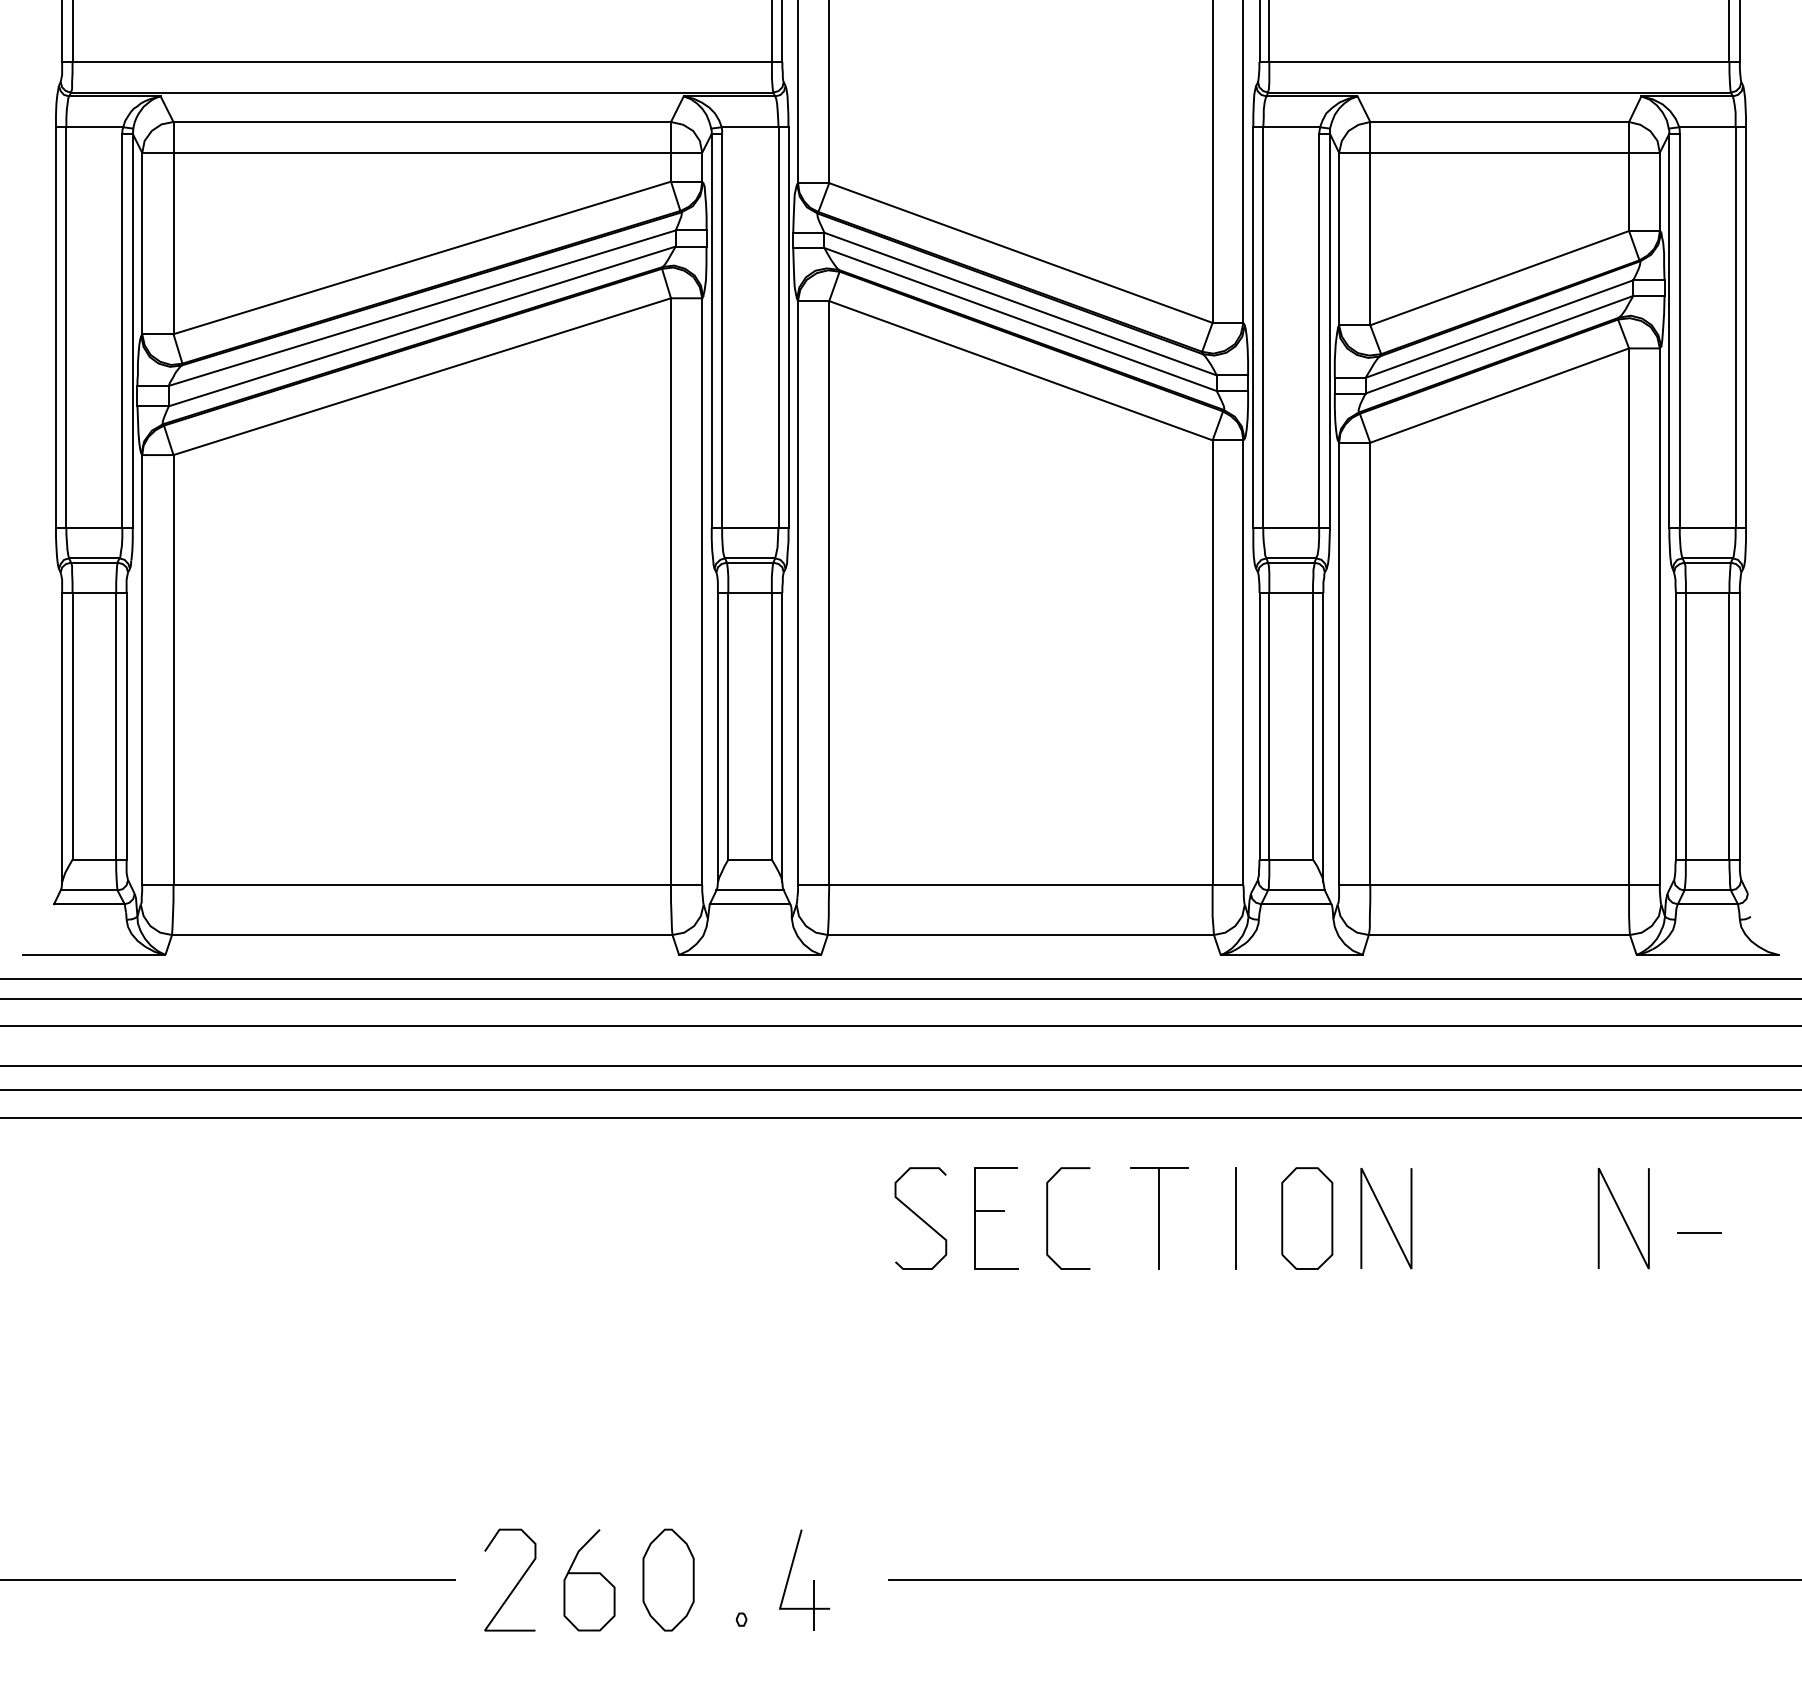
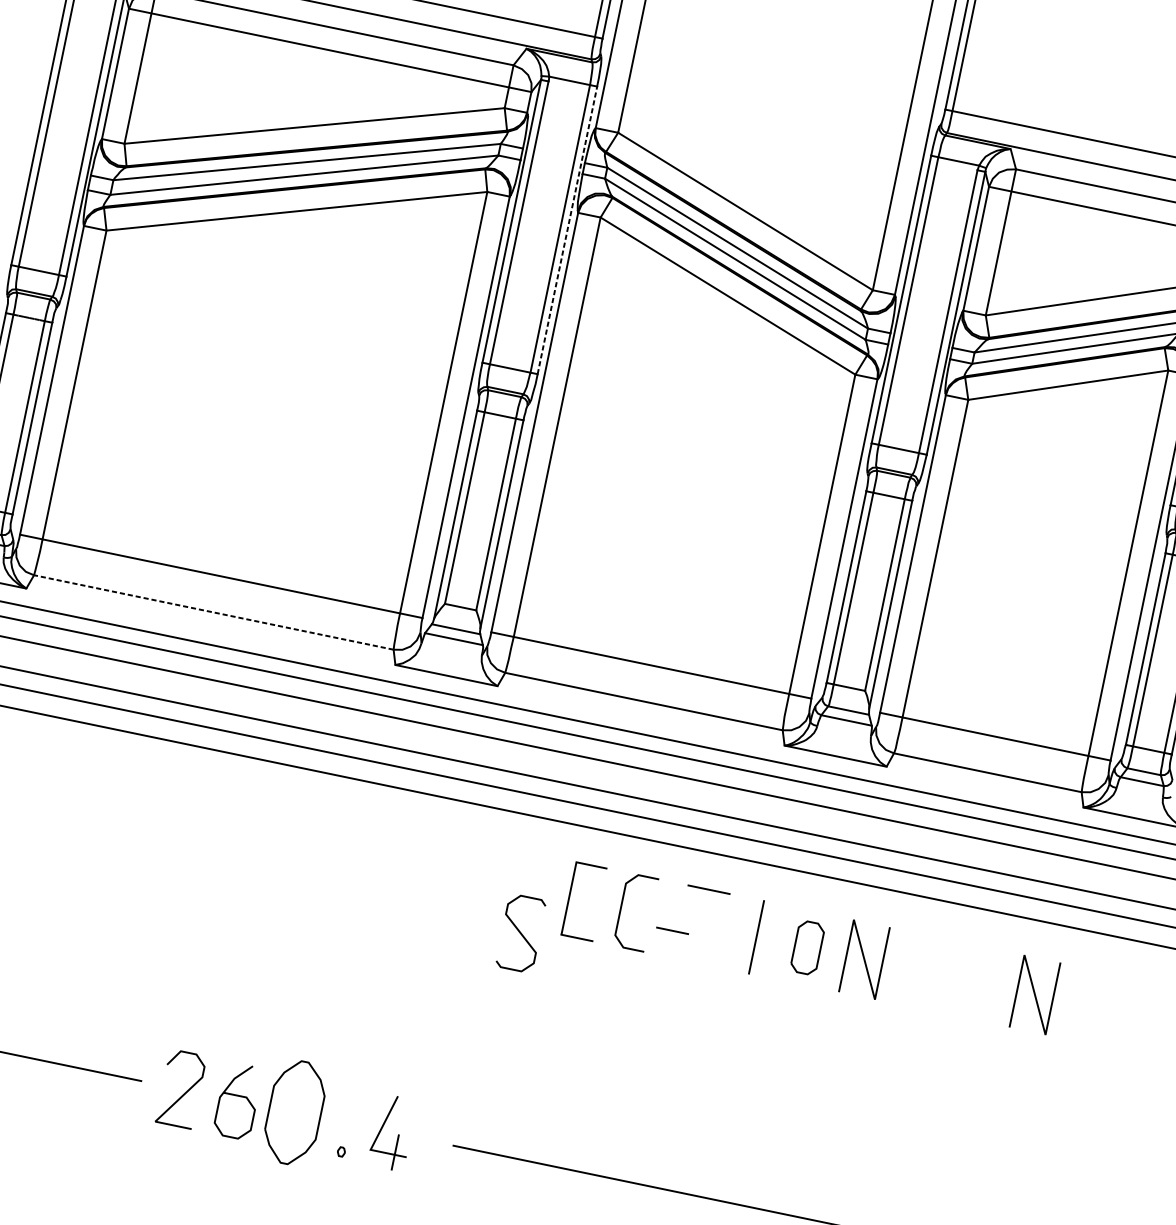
line: (788, 326) -> (567, 229), solid -> dashed
line: (421, 935) -> (213, 612), solid -> dashed
line: (989, 1211) -> (580, 895), removed
curve: (920, 1218) -> (520, 933), moved
line: (1159, 1218) -> (701, 925), removed
part: (1307, 1218) -> (807, 947), size x0.7
line: (1699, 1232) -> (672, 930), moved
part: (668, 1579) -> (294, 1112), size x1.4

